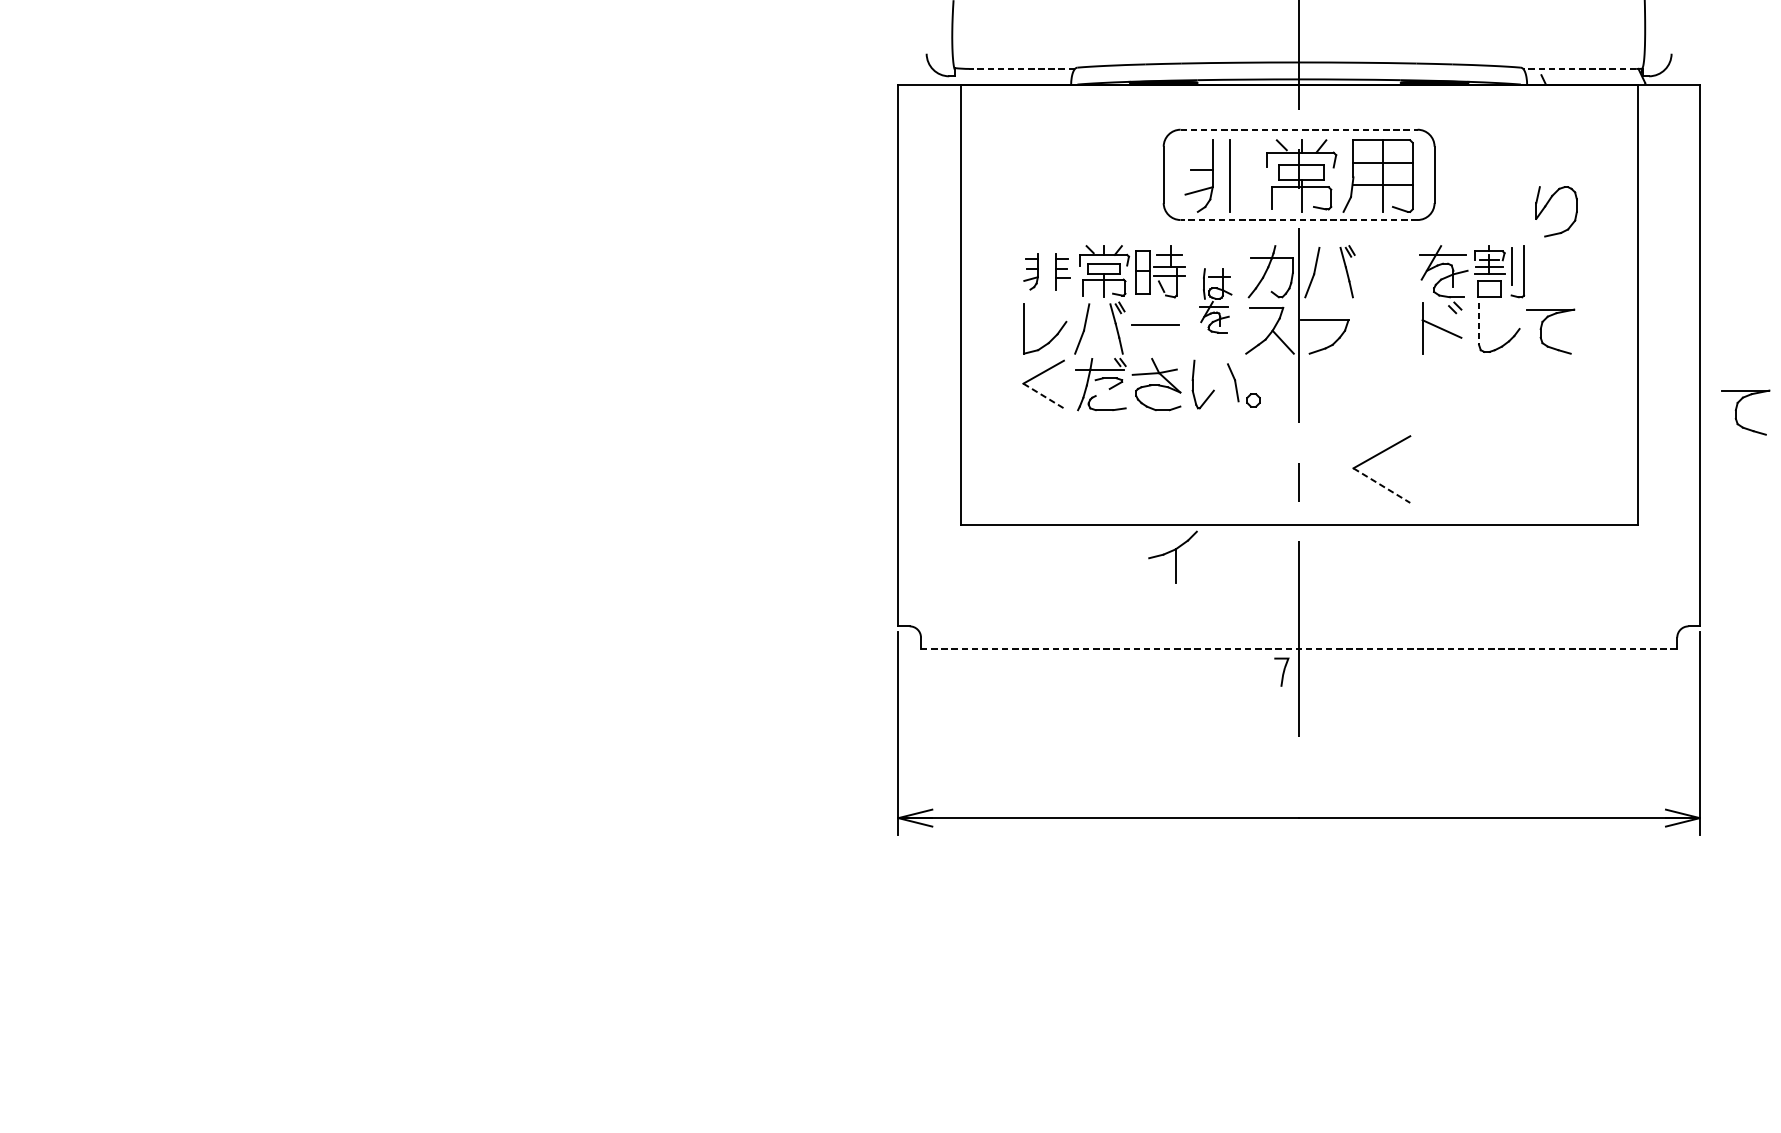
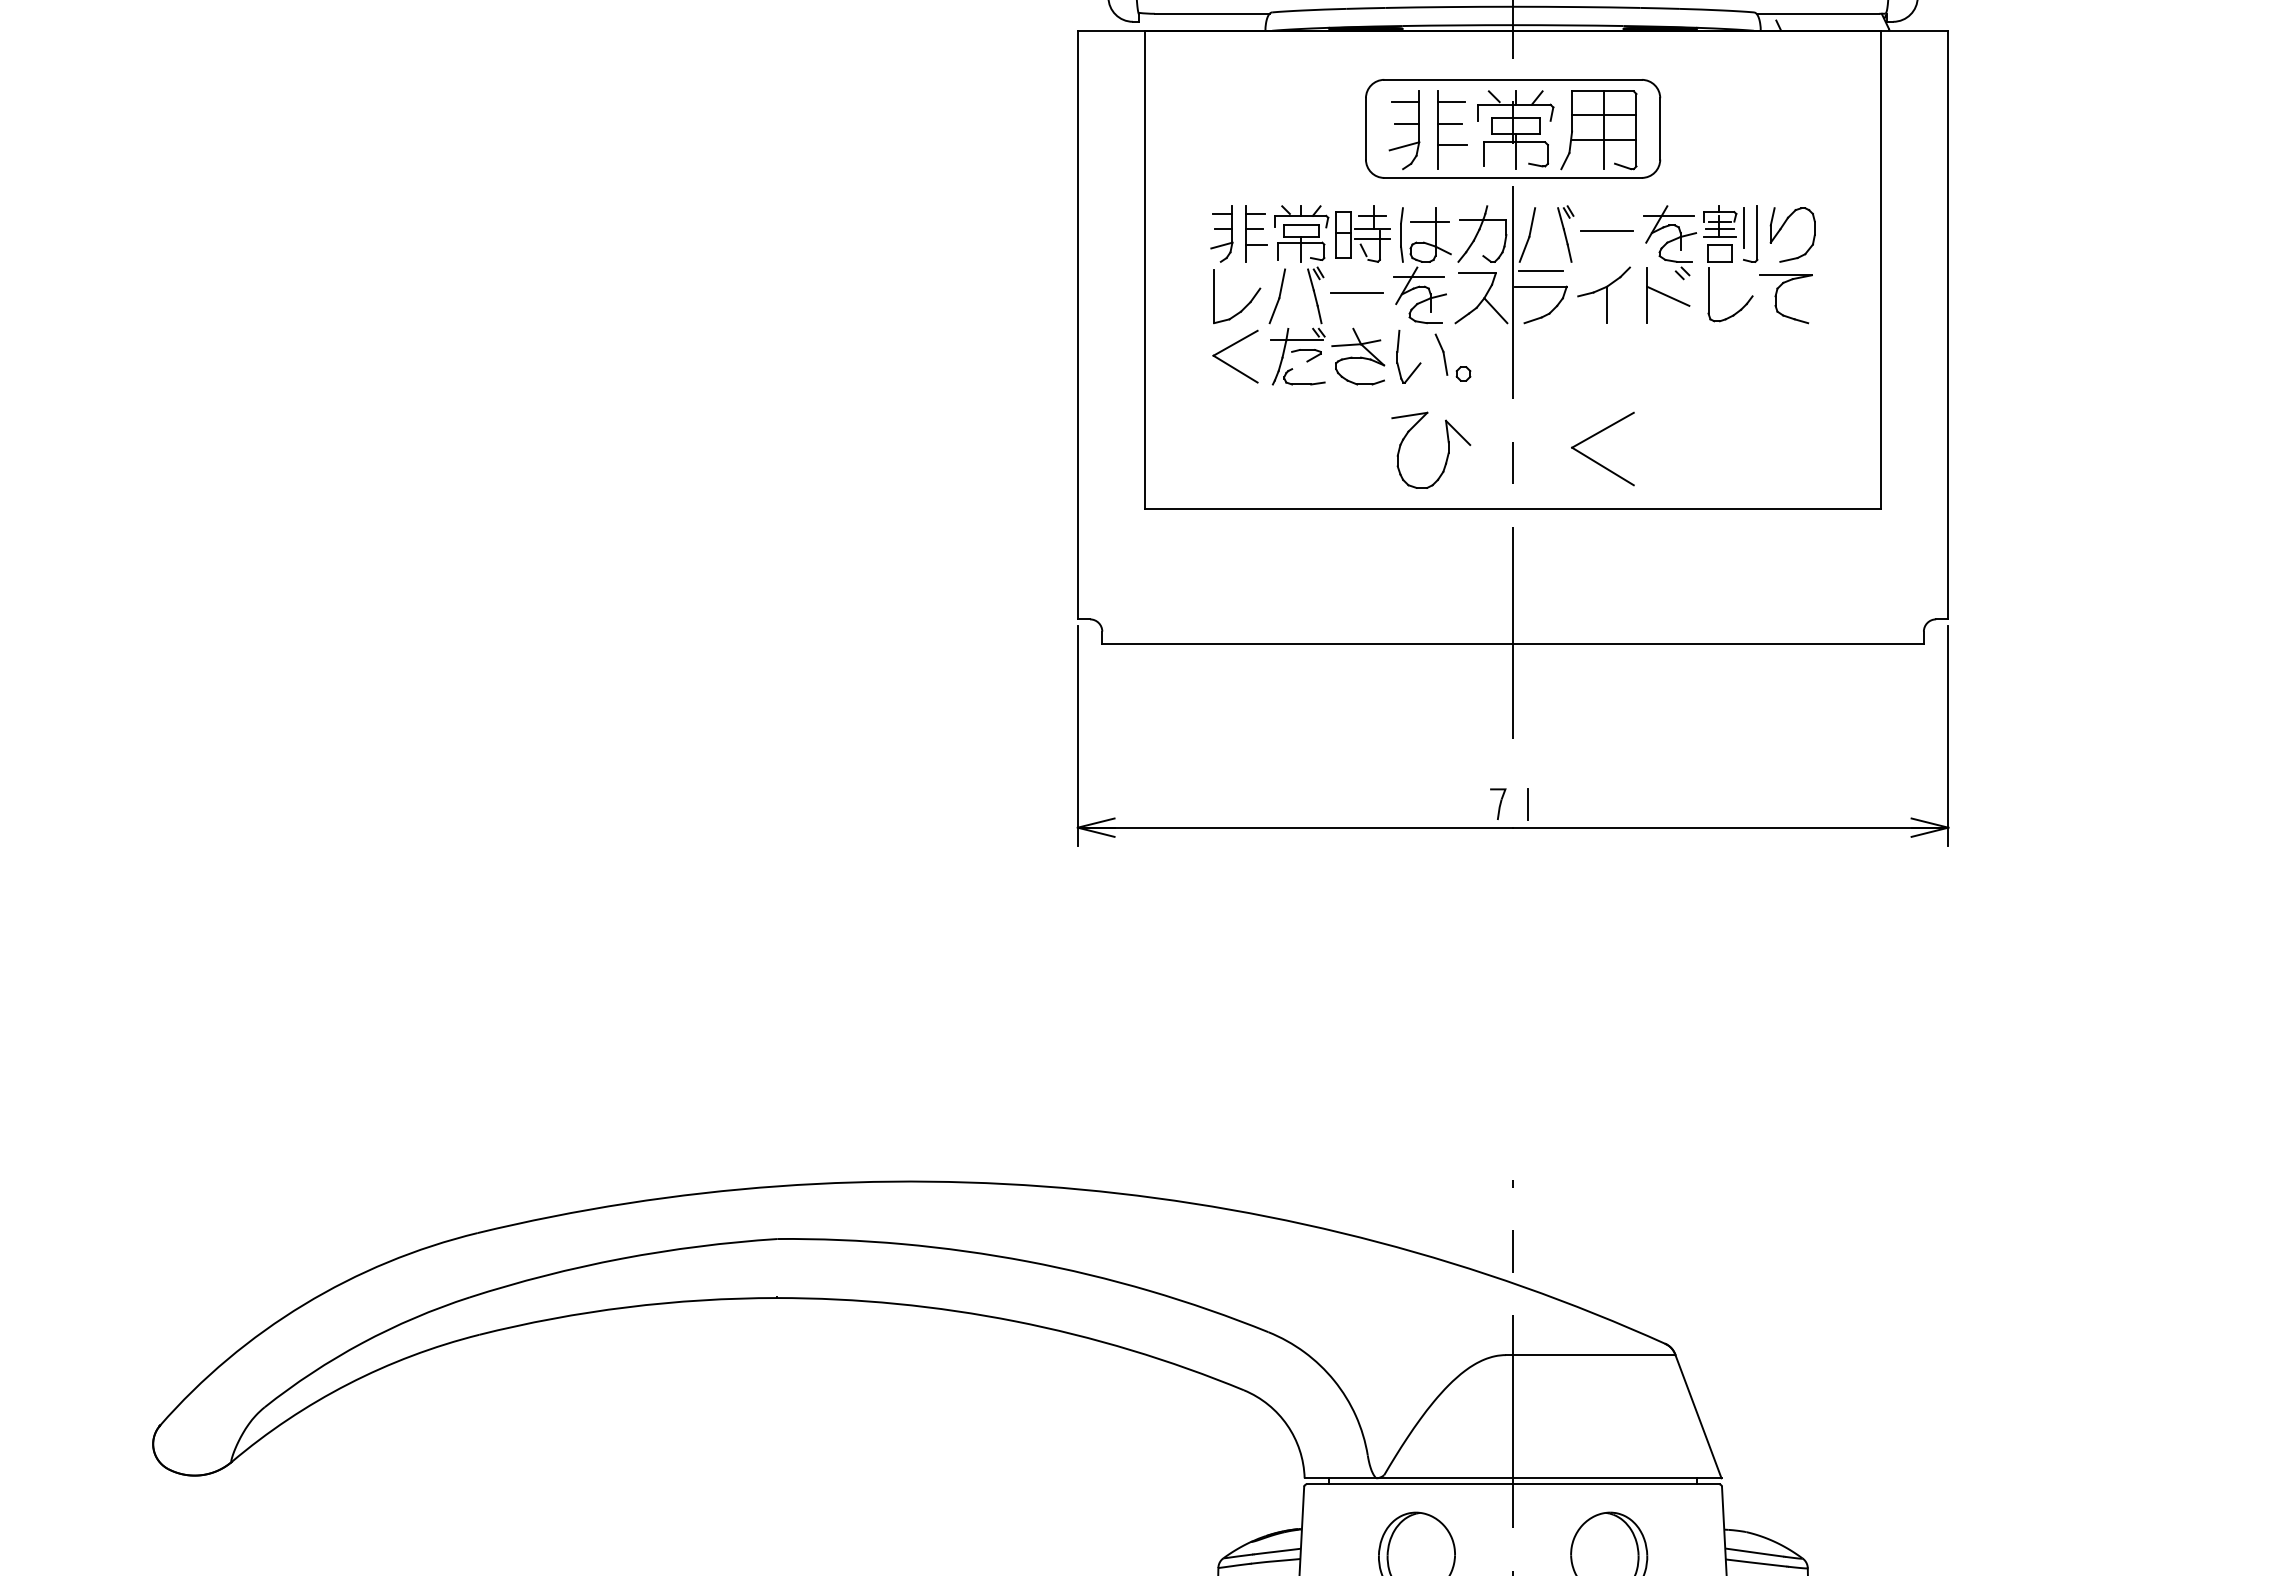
line: (1021, 68) -> (1211, 13), dashed -> solid
line: (1579, 68) -> (1817, 13), dashed -> solid
line: (1299, 129) -> (1513, 79), dashed -> solid
line: (1200, 150) -> (1405, 102), added
line: (1241, 150) -> (1450, 102), added
line: (1240, 169) -> (1449, 123), added
line: (1243, 189) -> (1452, 144), added
part: (1548, 203) -> (1783, 226), moved
line: (1299, 219) -> (1513, 177), dashed -> solid
line: (1385, 269) -> (1606, 231), added
part: (1030, 271) -> (1221, 233), size x1.43
part: (1062, 271) -> (1256, 233), size x1.43
part: (1215, 300) -> (1422, 265), size x1.67
line: (1324, 306) -> (1540, 271), added
line: (1479, 323) -> (1708, 290), dashed -> solid
line: (1043, 396) -> (1235, 369), dashed -> solid
part: (1736, 412) -> (1988, 387), removed
part: (1238, 472) -> (1447, 452), added
line: (1382, 485) -> (1603, 466), dashed -> solid
part: (1172, 556) -> (1603, 294), moved
line: (1299, 648) -> (1513, 643), dashed -> solid
part: (1282, 671) -> (1498, 803), moved
line: (1313, 796) -> (1528, 804), added

